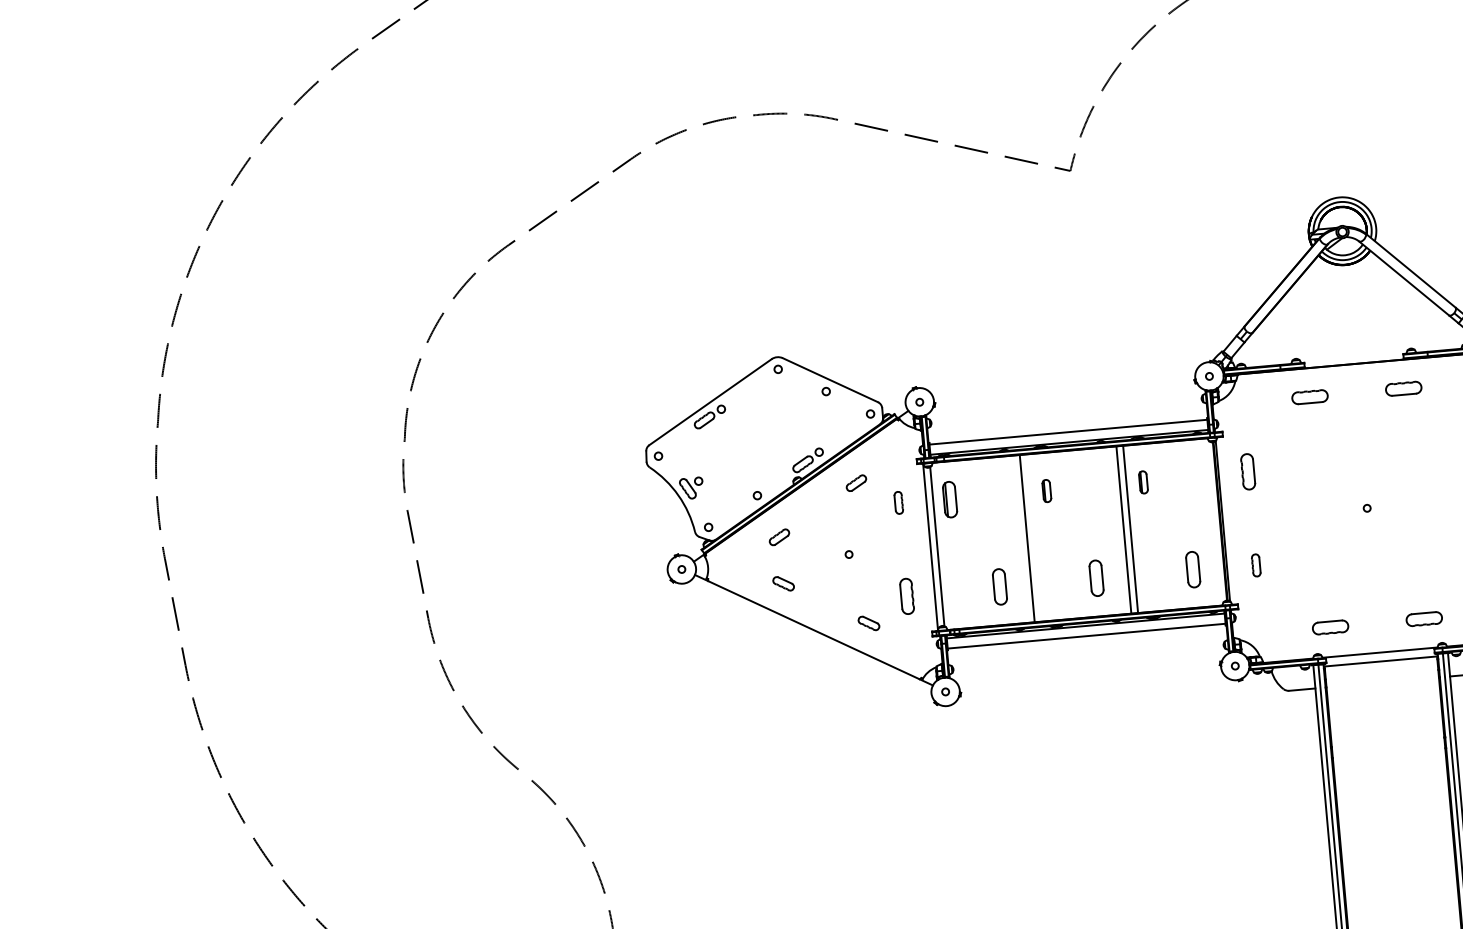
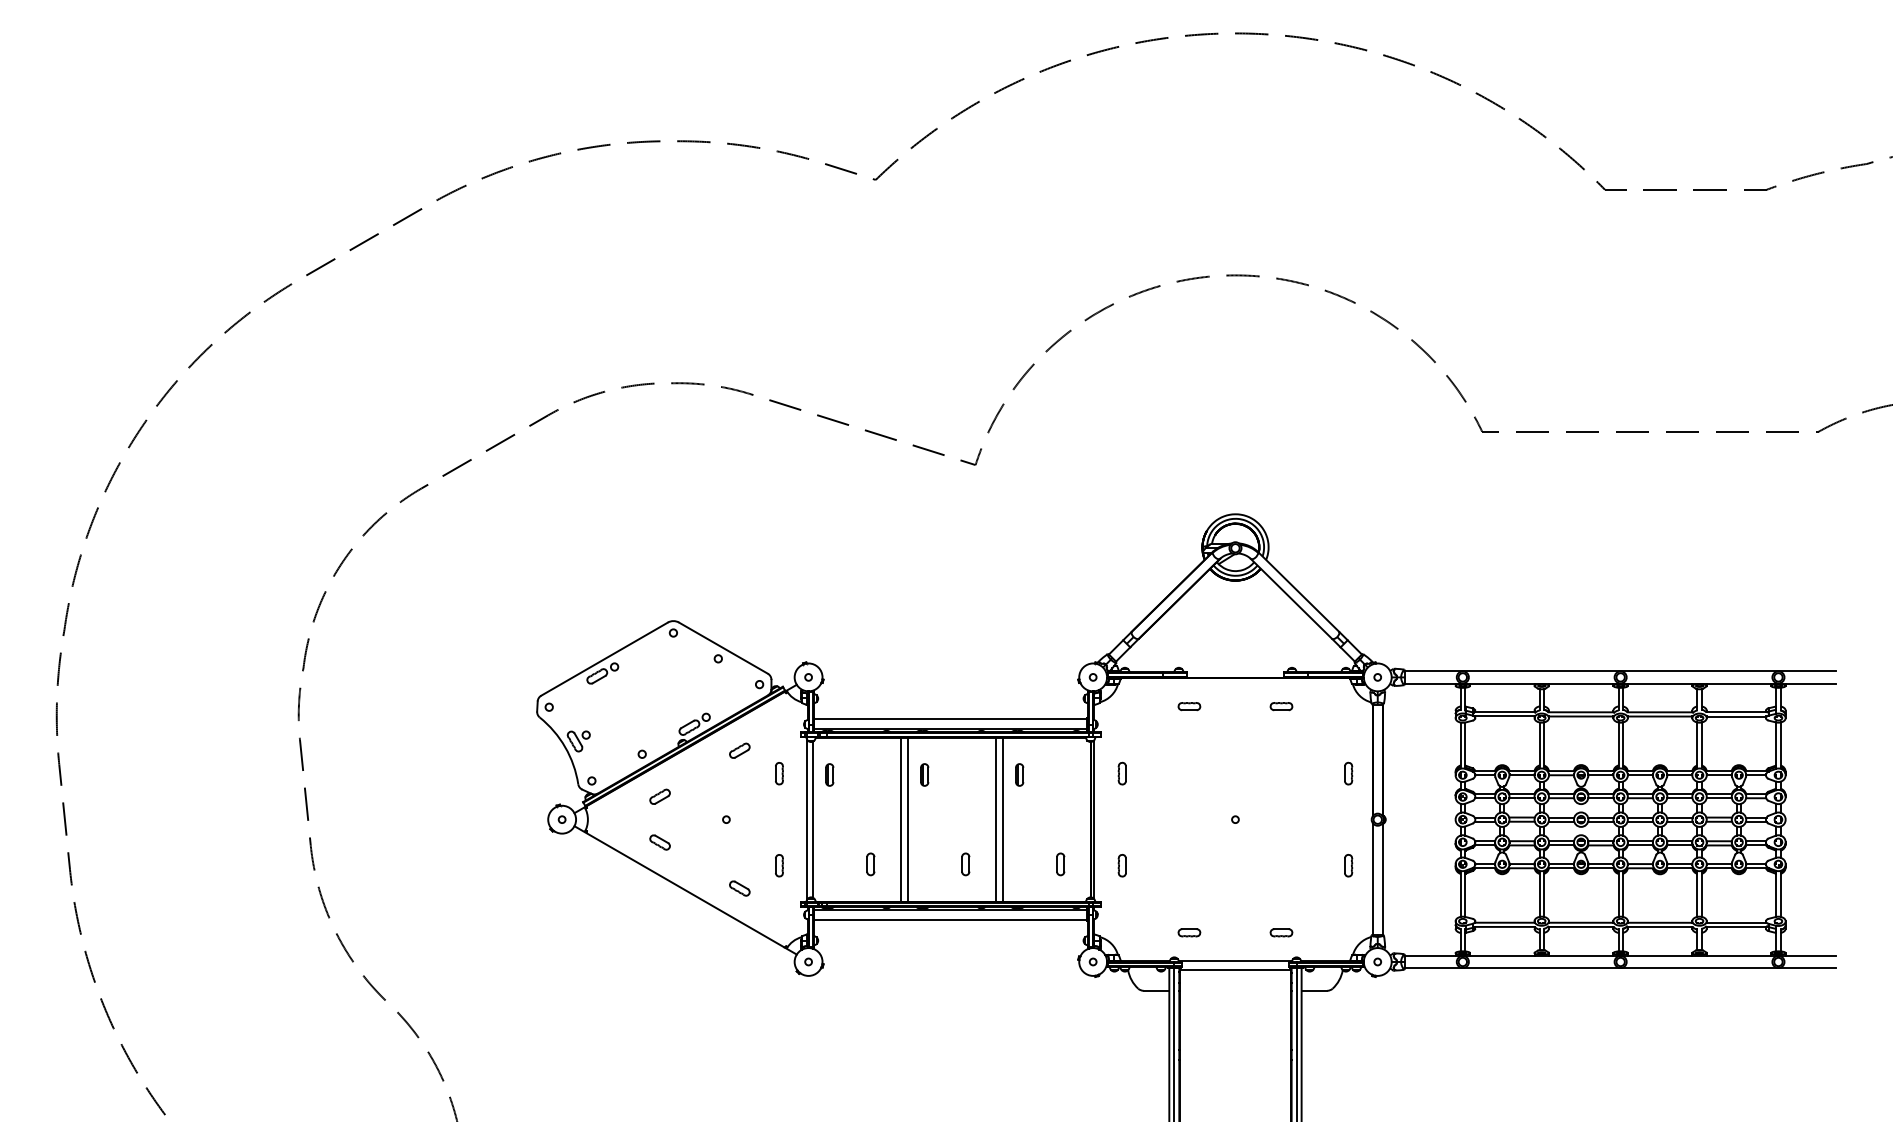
part: (1403, 388) -> (1281, 706), size x0.62
part: (1310, 397) -> (1189, 706), size x0.62
part: (1247, 471) -> (1121, 773), size x0.62
part: (949, 499) -> (829, 774), size x0.62
line: (1034, 537) -> (908, 819), added
part: (1193, 569) -> (1060, 864), size x0.62
part: (1096, 578) -> (965, 864), size x0.62
part: (999, 587) -> (870, 864), size x0.62
part: (907, 596) -> (779, 865), size x0.62
part: (1424, 618) -> (1281, 932), size x0.62
part: (1330, 627) -> (1189, 932), size x0.62

